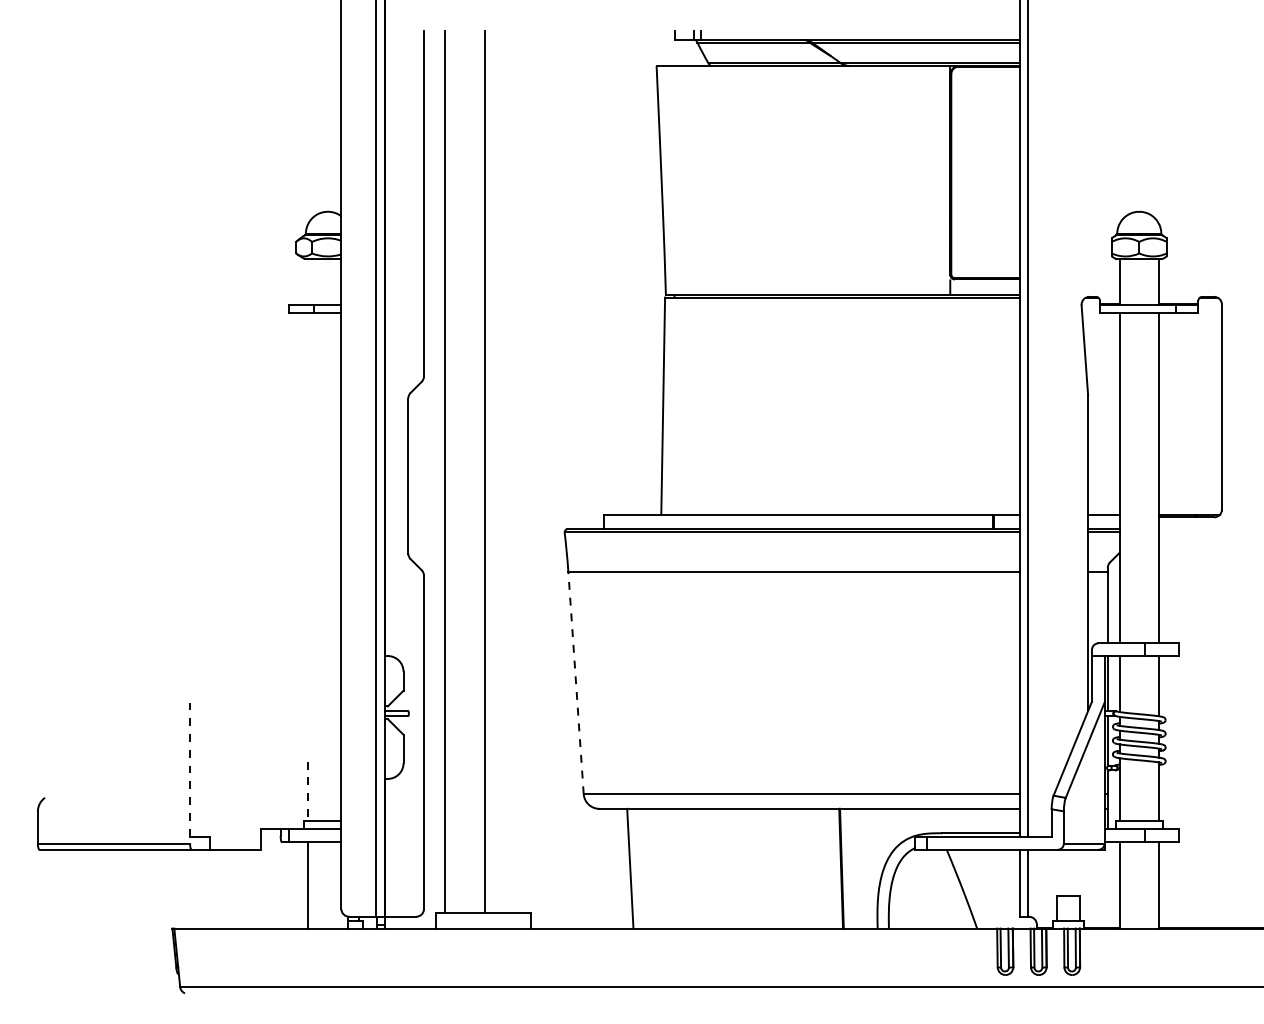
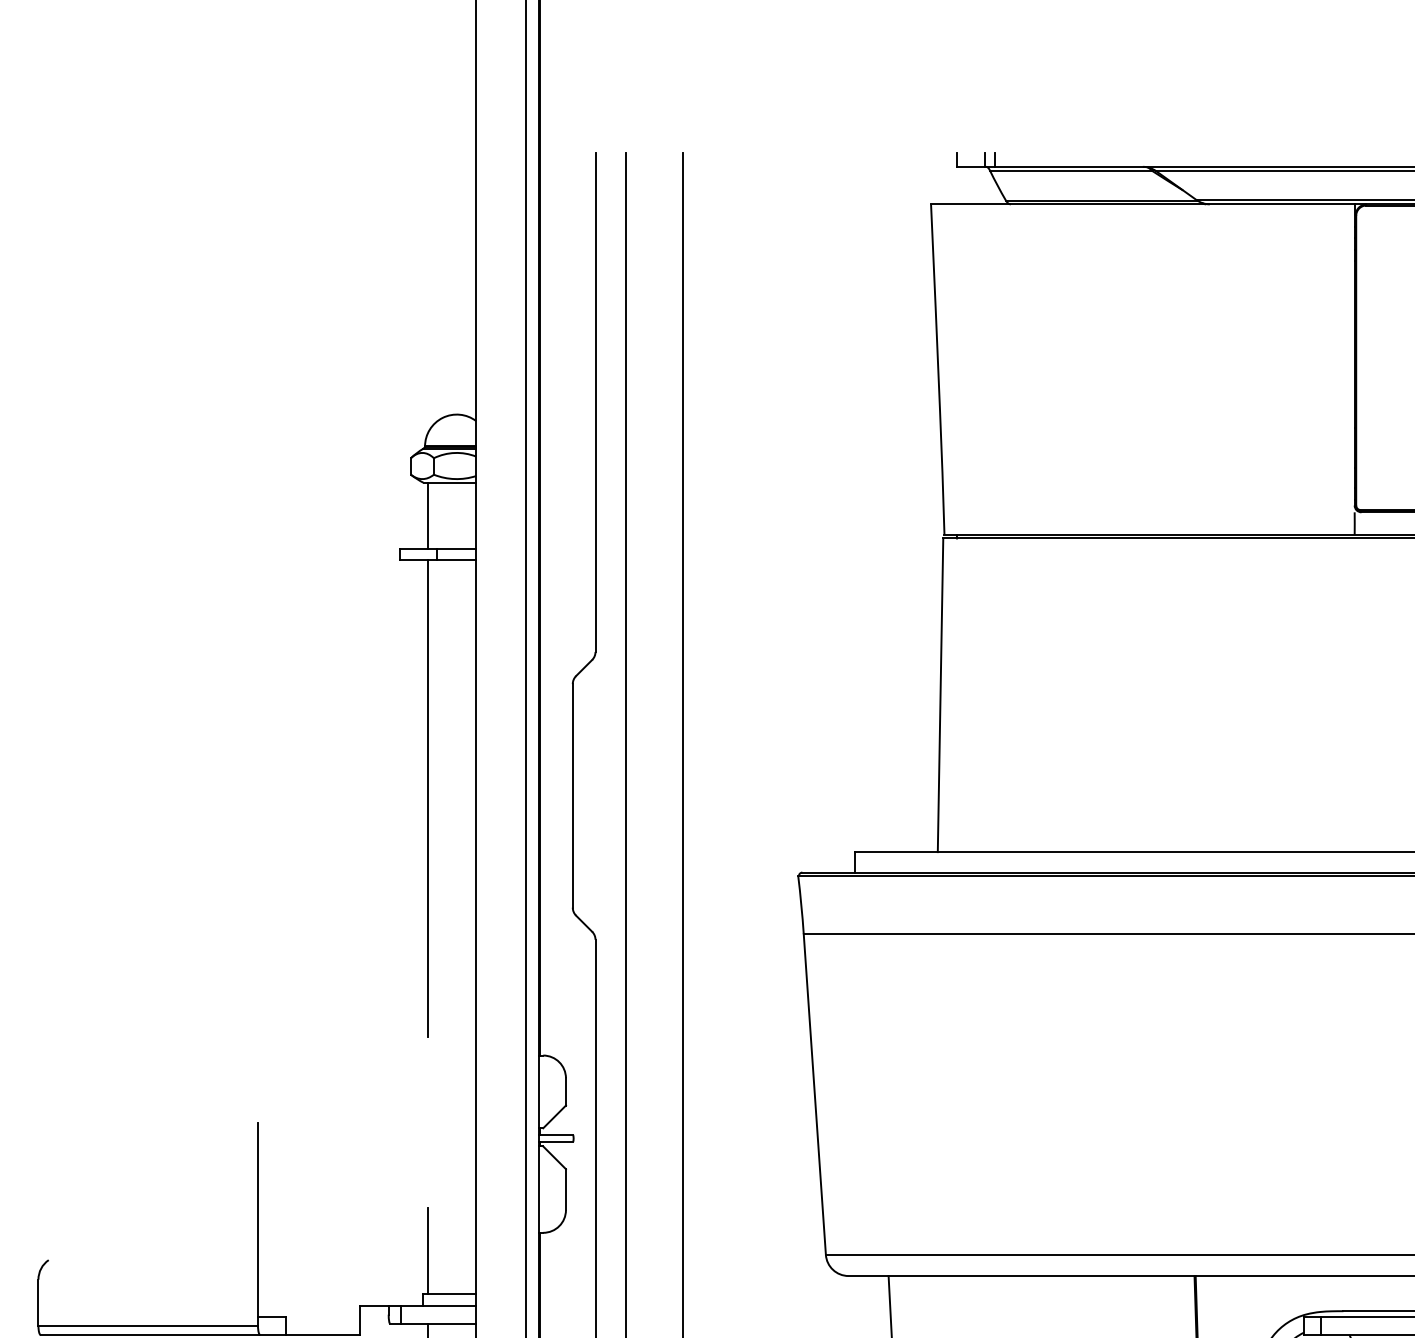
line: (308, 281) -> (428, 515), added
line: (308, 477) -> (428, 797), added
line: (576, 682) -> (815, 1093), dashed -> solid
line: (190, 773) -> (258, 1225), dashed -> solid
line: (308, 791) -> (428, 1250), dashed -> solid

